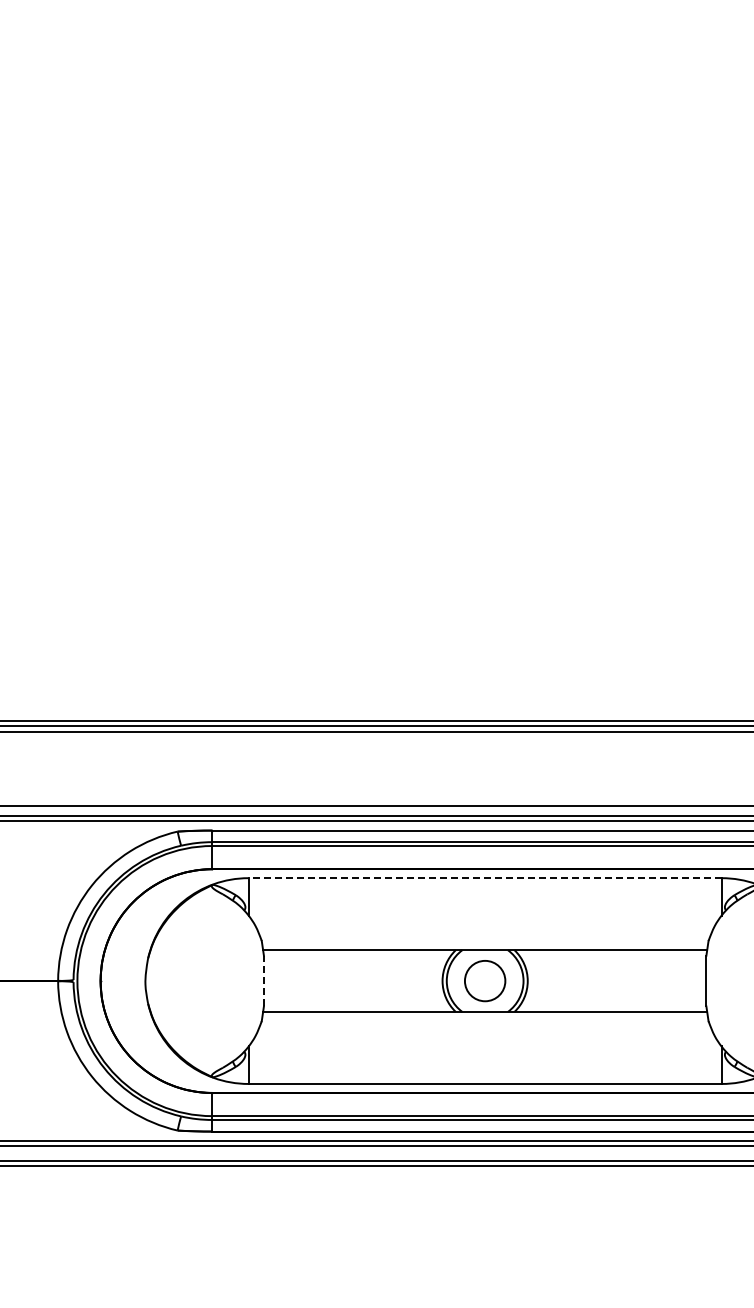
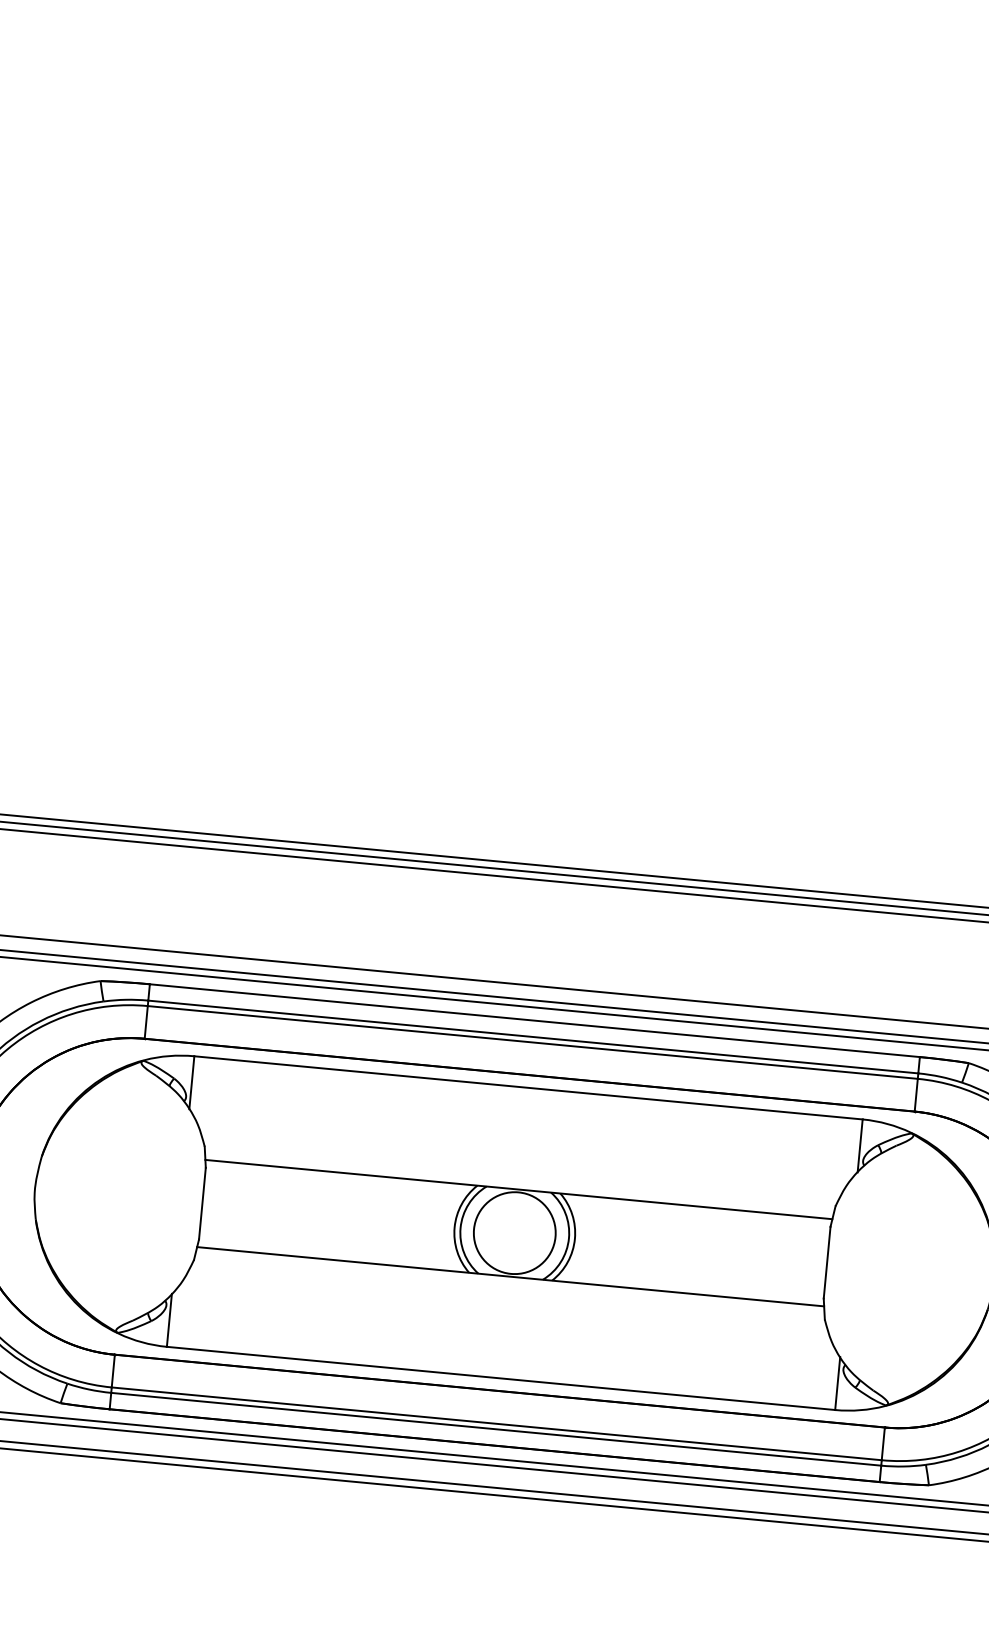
line: (485, 878) -> (528, 1088), dashed -> solid
line: (263, 980) -> (201, 1202), dashed -> solid
circle: (485, 980) -> (515, 1232), size x1.43

